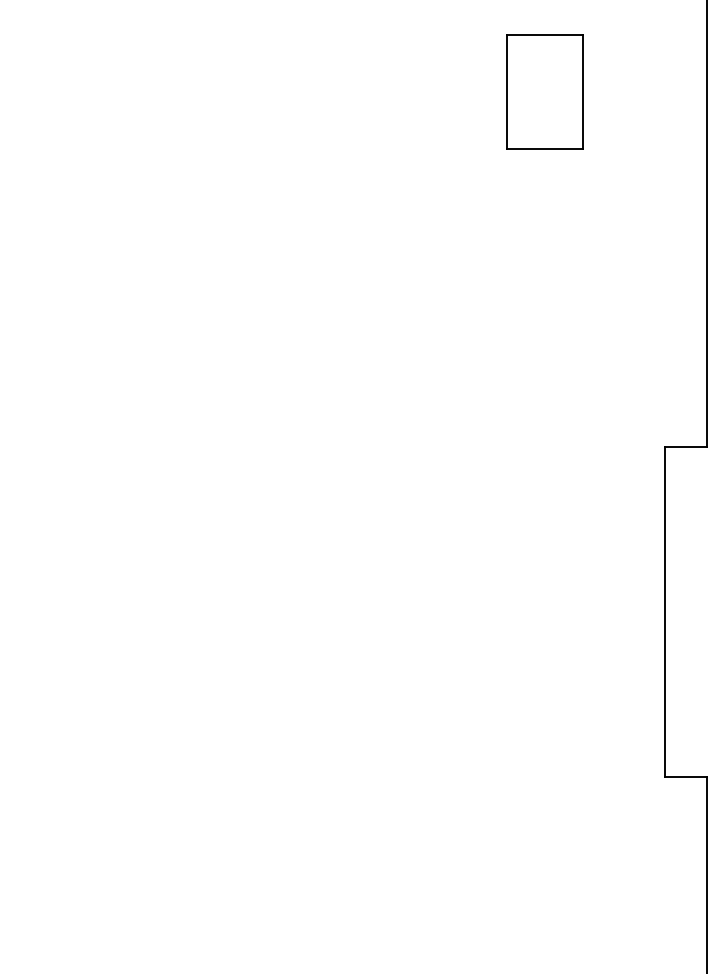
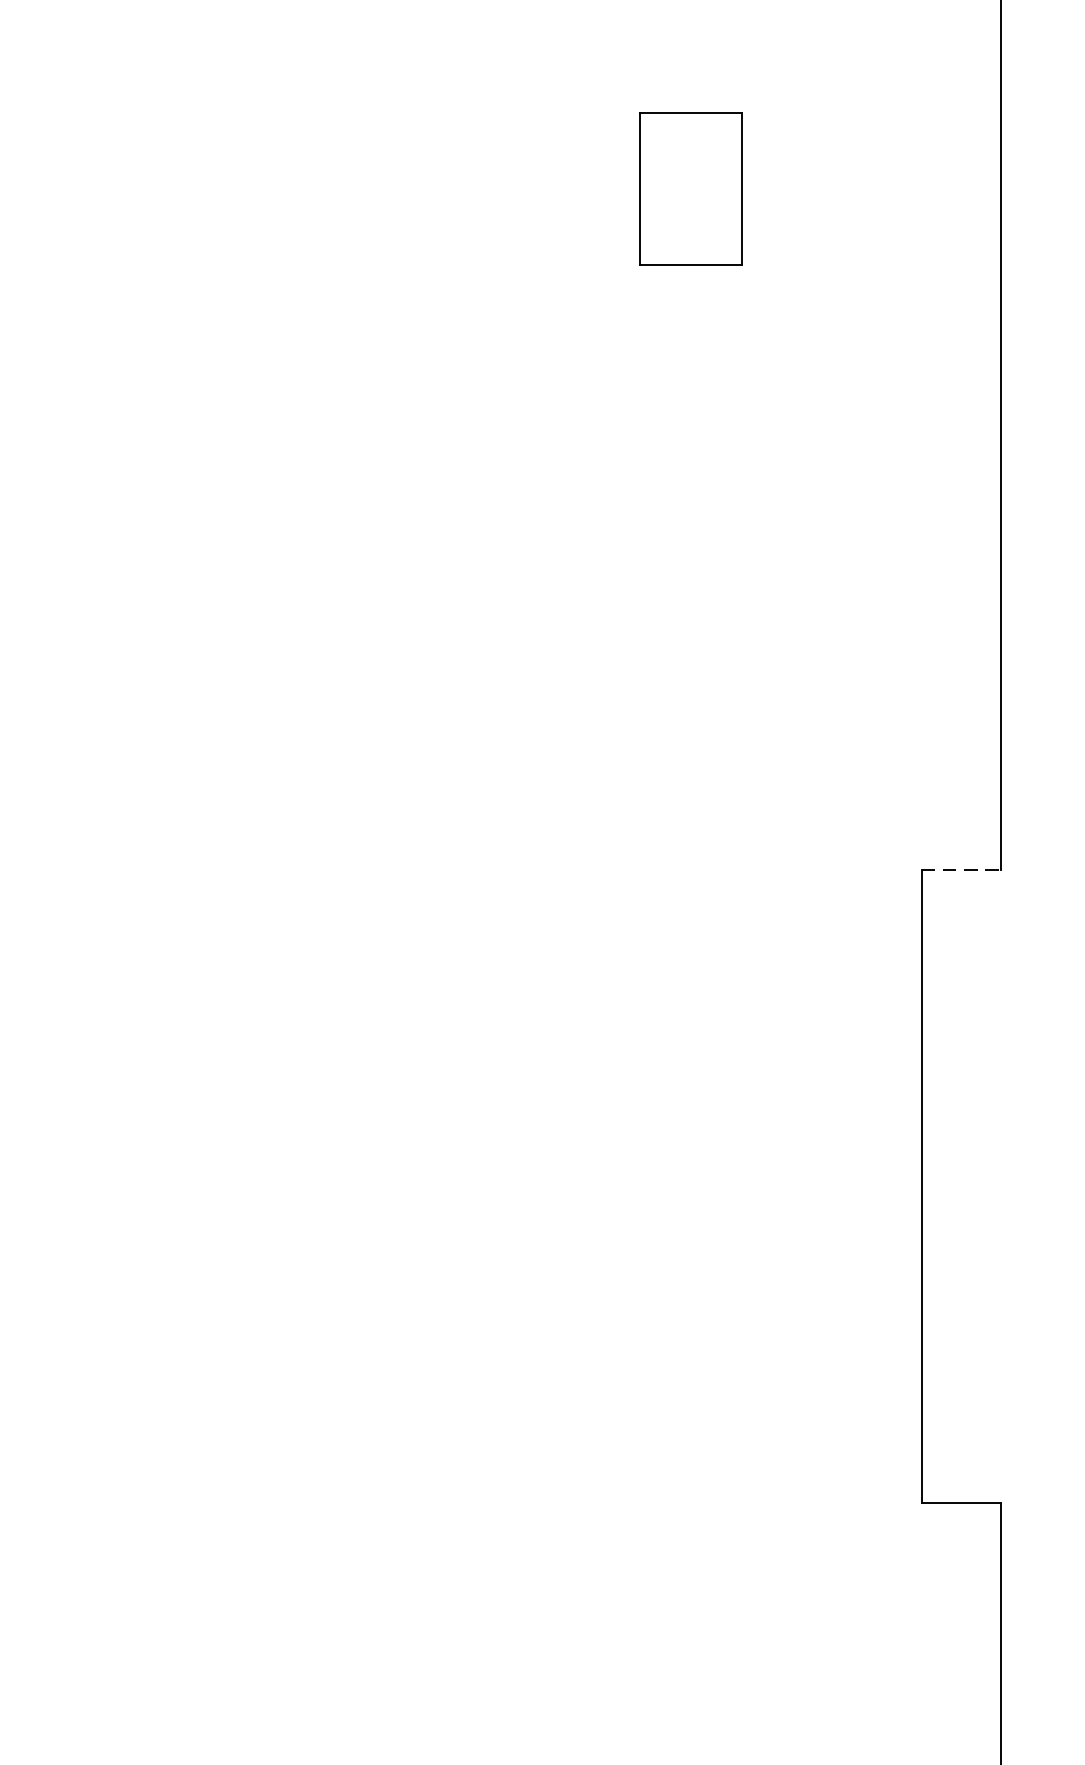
part: (544, 91) -> (690, 187), size x0.7
line: (685, 447) -> (960, 871), solid -> dashed

